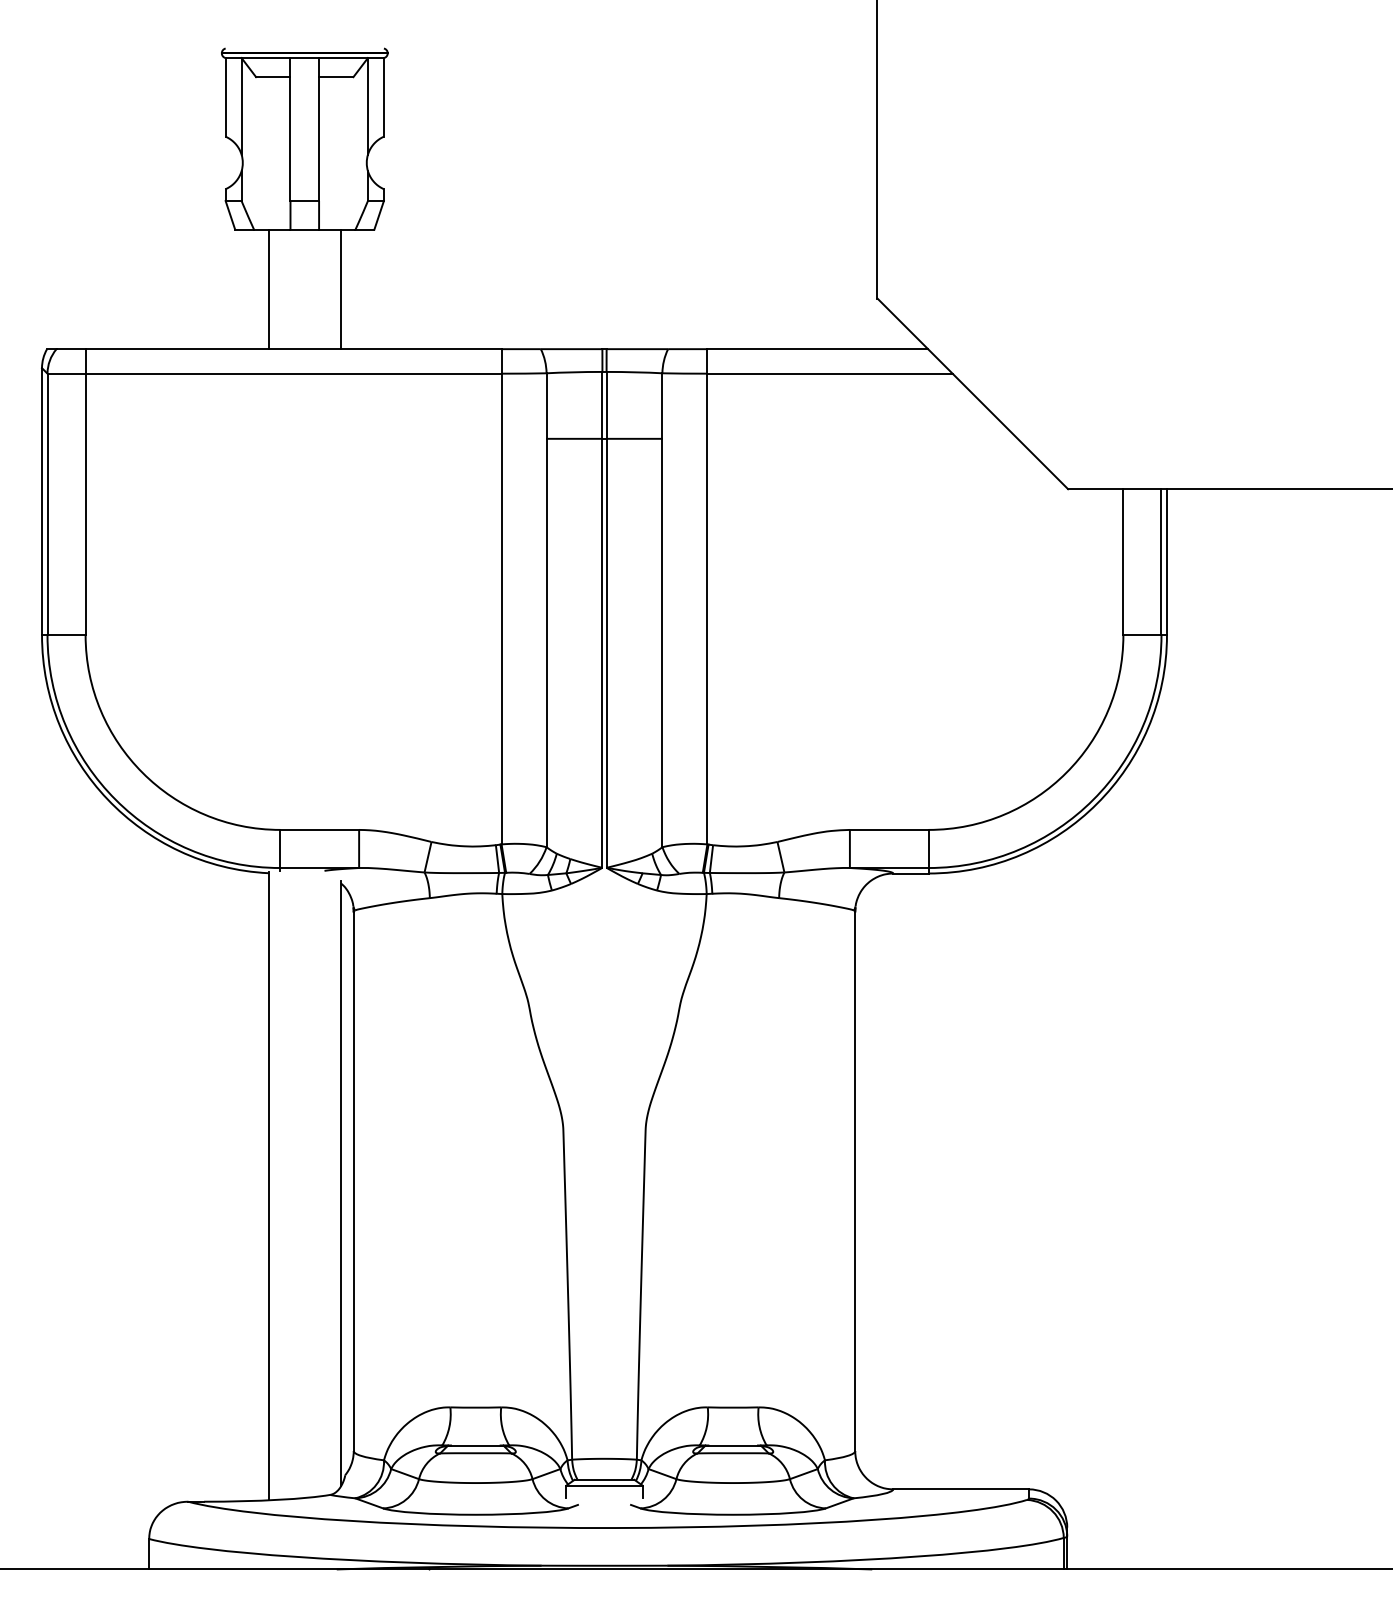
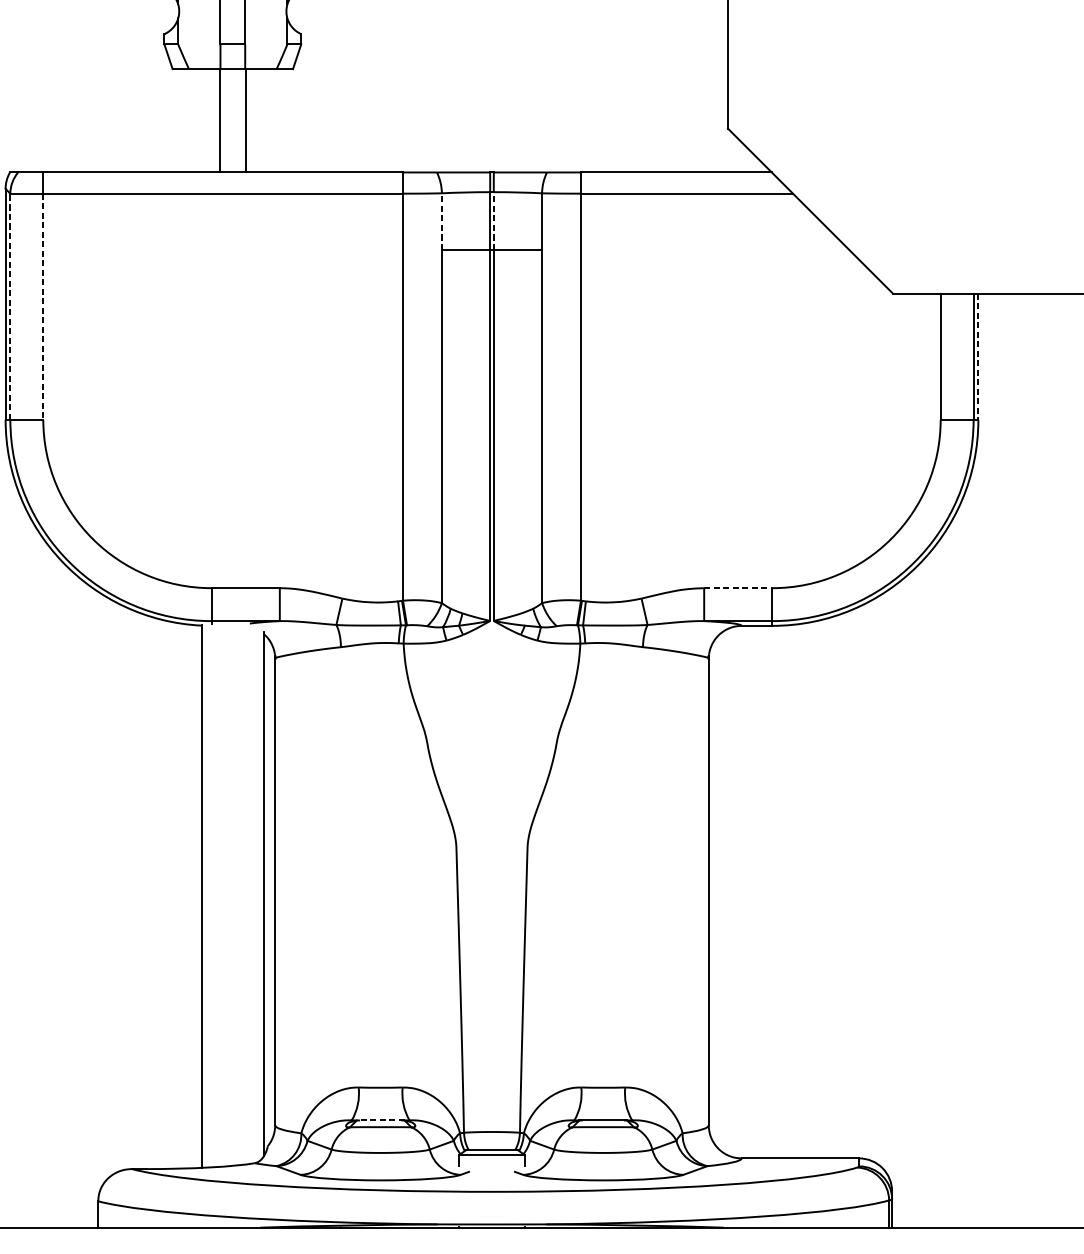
line: (268, 289) -> (245, 120), moved
line: (341, 289) -> (220, 120), moved
line: (606, 404) -> (493, 220), solid -> dashed
line: (546, 406) -> (441, 222), solid -> dashed
line: (47, 504) -> (10, 306), solid -> dashed
line: (85, 504) -> (43, 306), solid -> dashed
line: (1166, 562) -> (977, 356), solid -> dashed
line: (889, 829) -> (738, 587), solid -> dashed
line: (475, 1445) -> (380, 1120), solid -> dashed

